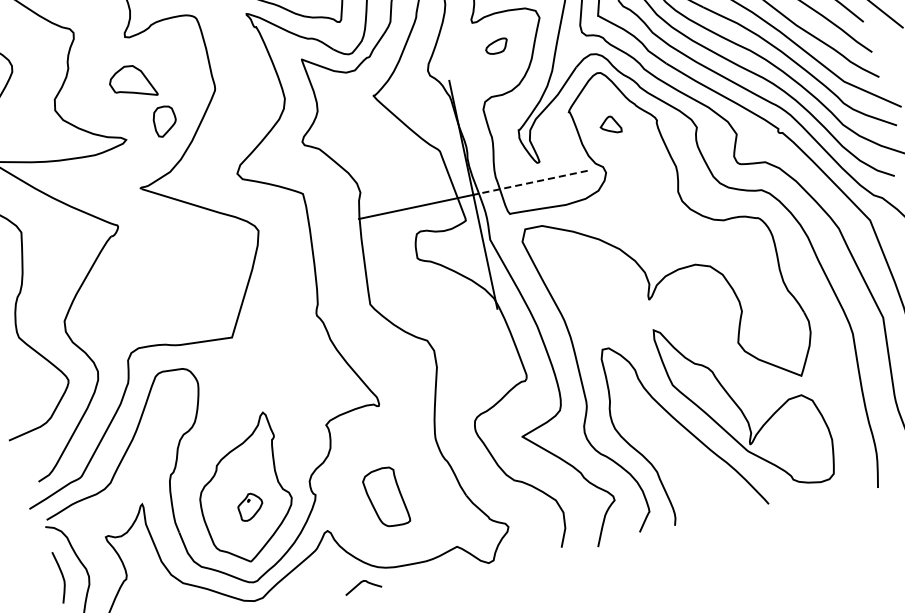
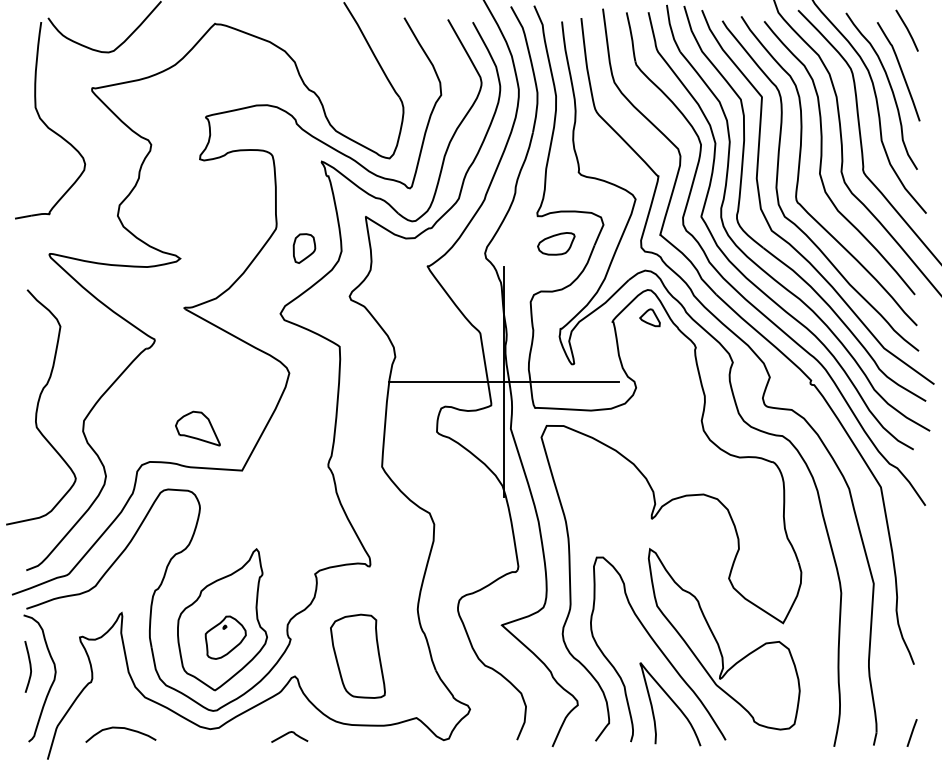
part: (496, 46) -> (556, 243), size x1.67
part: (131, 82) -> (197, 428), moved
part: (165, 121) -> (304, 248), moved
part: (609, 125) -> (649, 317), moved
line: (530, 183) -> (561, 382), dashed -> solid
curve: (708, 477) -> (672, 702), added
part: (385, 497) -> (357, 655), size x1.43
part: (250, 506) -> (225, 637), size x1.67
curve: (360, 584) -> (287, 734), moved

